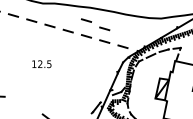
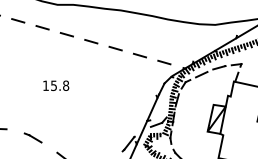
line: (86, 20) -> (115, 27), removed
line: (104, 28) -> (139, 38), removed
text: (45, 63) -> (60, 85), 12.5 -> 15.8
line: (24, 102) -> (32, 137), added

